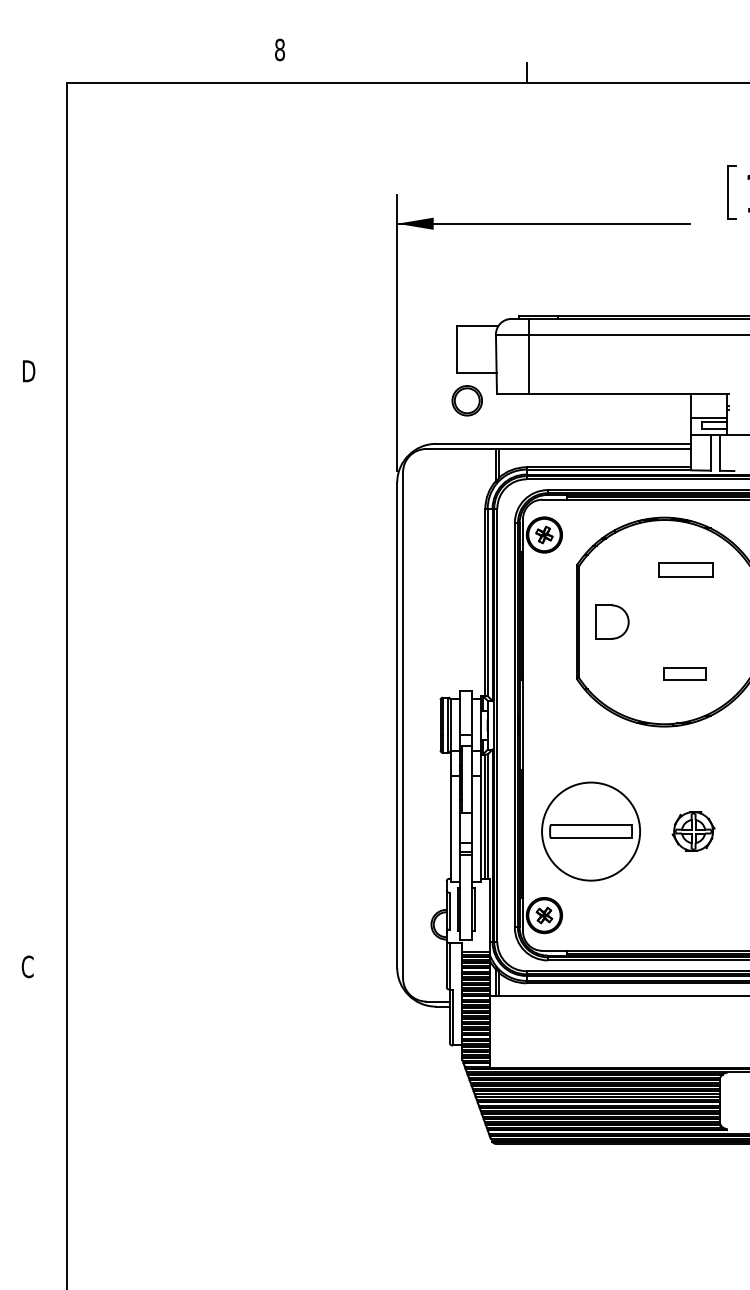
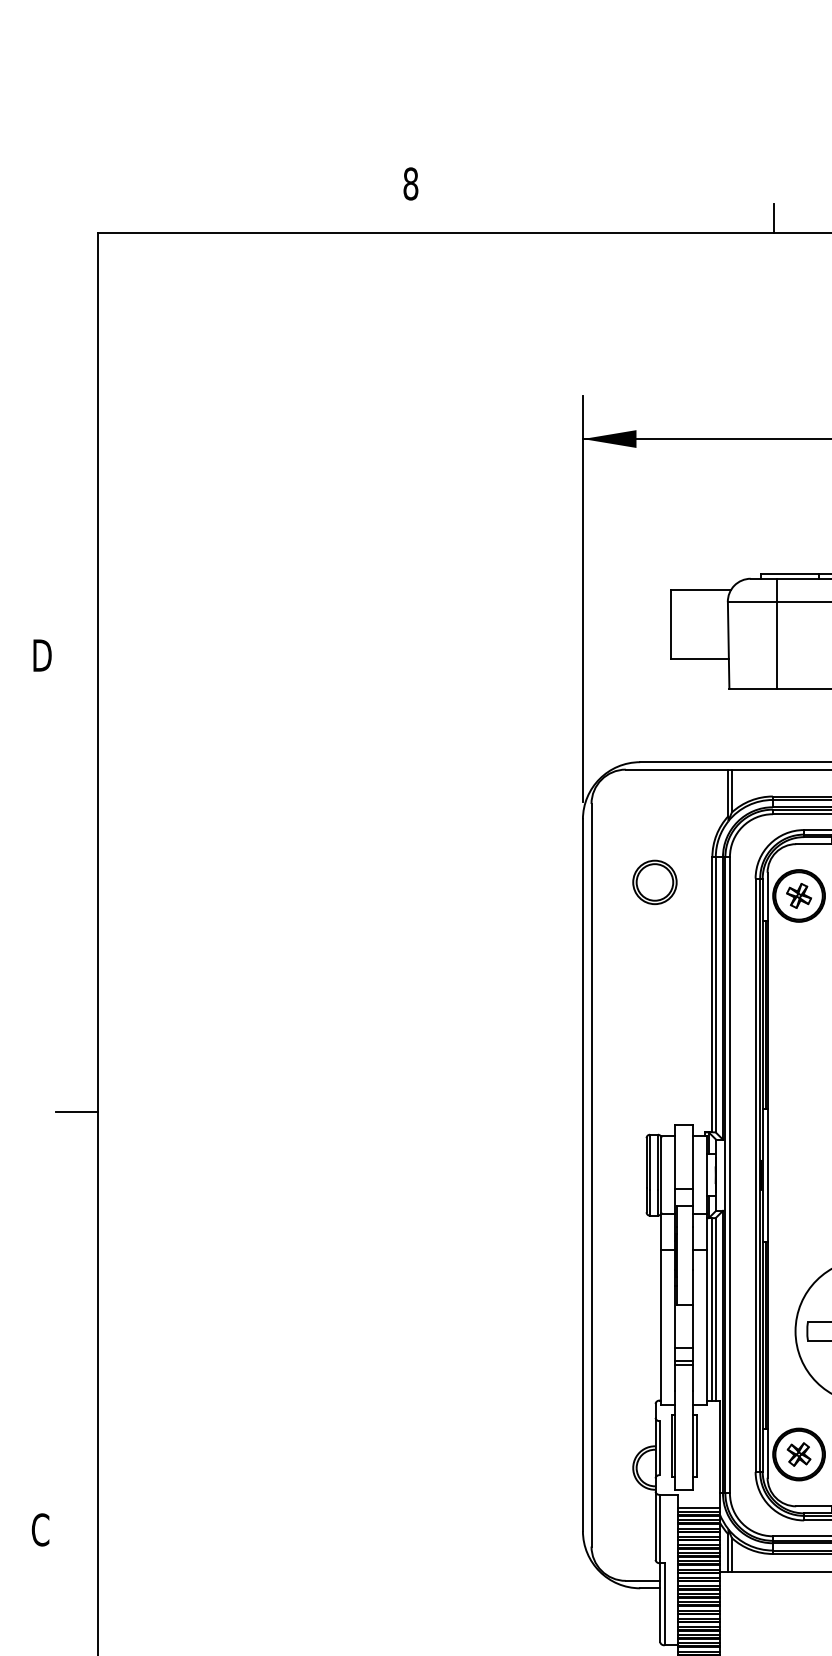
part: (466, 400) -> (653, 881), moved
line: (52, 682) -> (76, 1112), added

